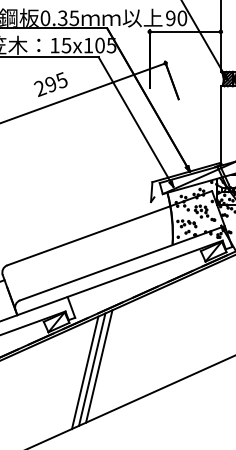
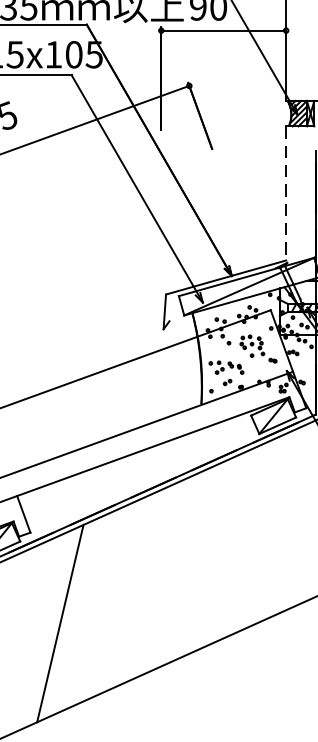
line: (220, 125) -> (285, 195), solid -> dashed
line: (99, 366) -> (73, 618), removed
line: (84, 372) -> (46, 628), removed

